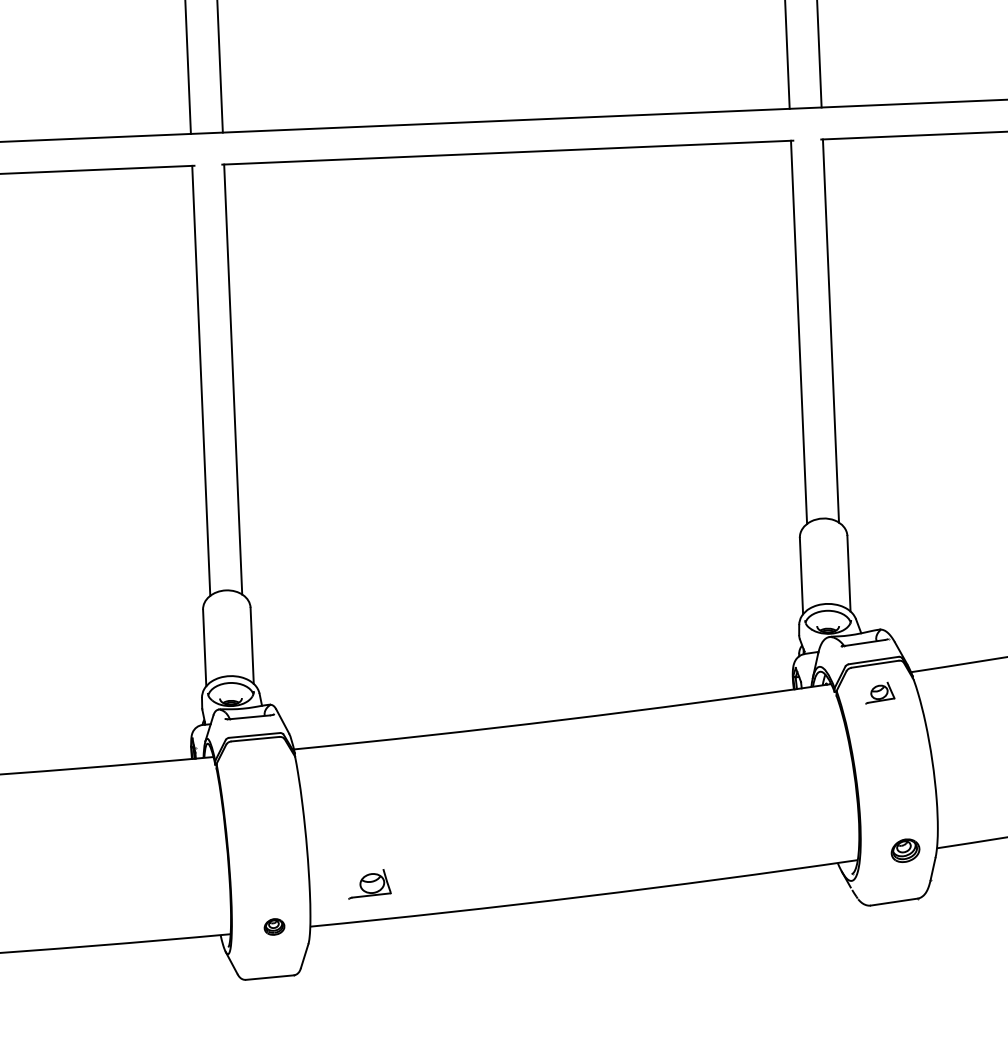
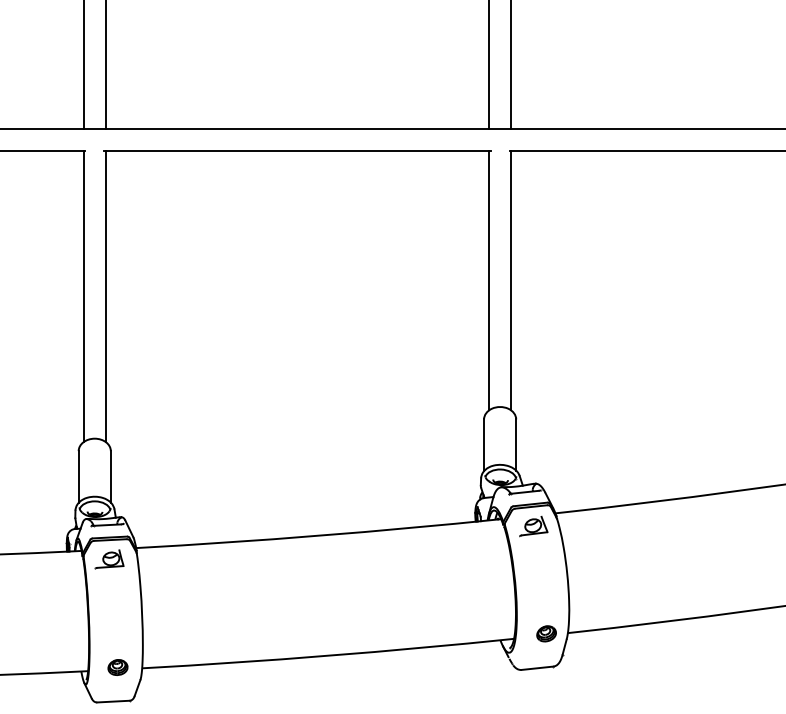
part: (879, 692) -> (533, 526), size x1.43
part: (369, 884) -> (109, 559), moved
part: (273, 926) -> (117, 667), size x1.43

